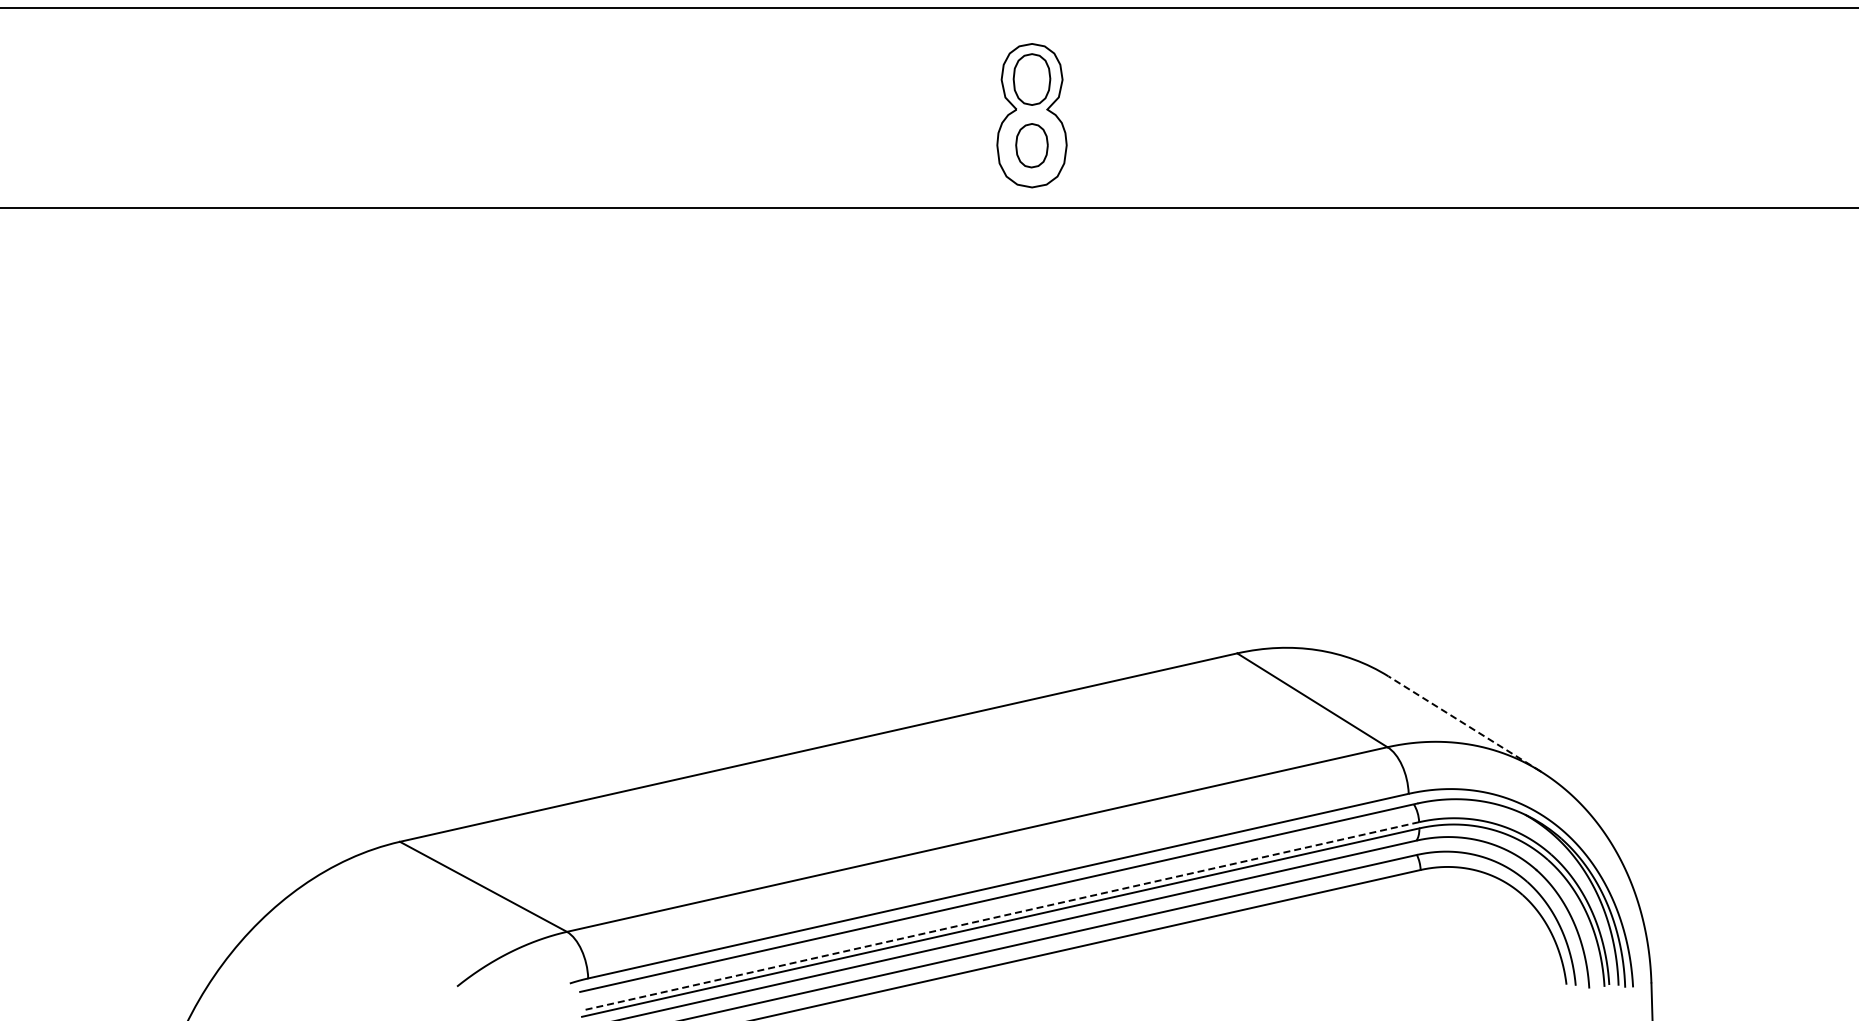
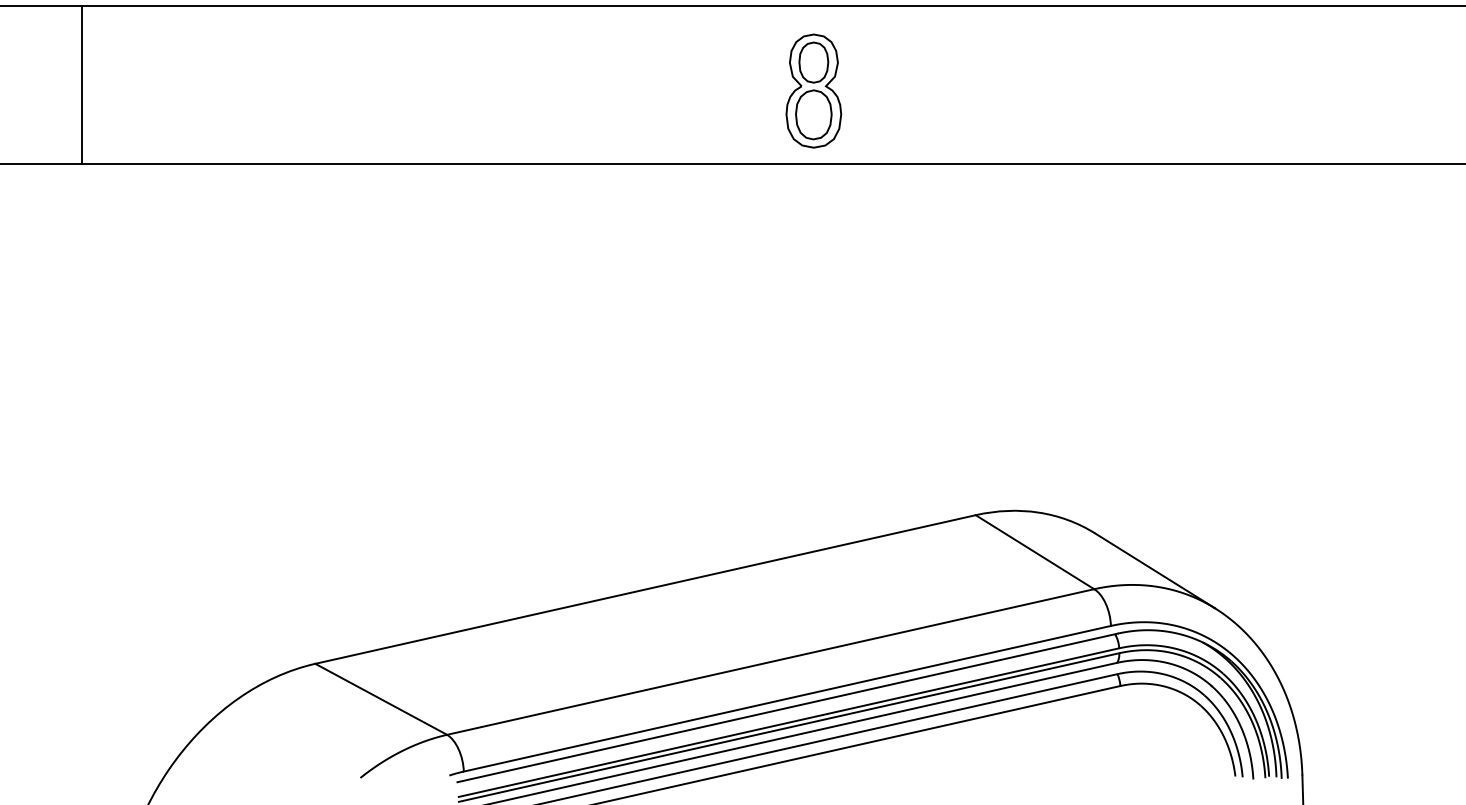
line: (104, 107) -> (82, 84), added
part: (1031, 145) -> (813, 114), size x1.43
line: (1464, 723) -> (1154, 570), dashed -> solid
line: (1000, 916) -> (788, 722), dashed -> solid

